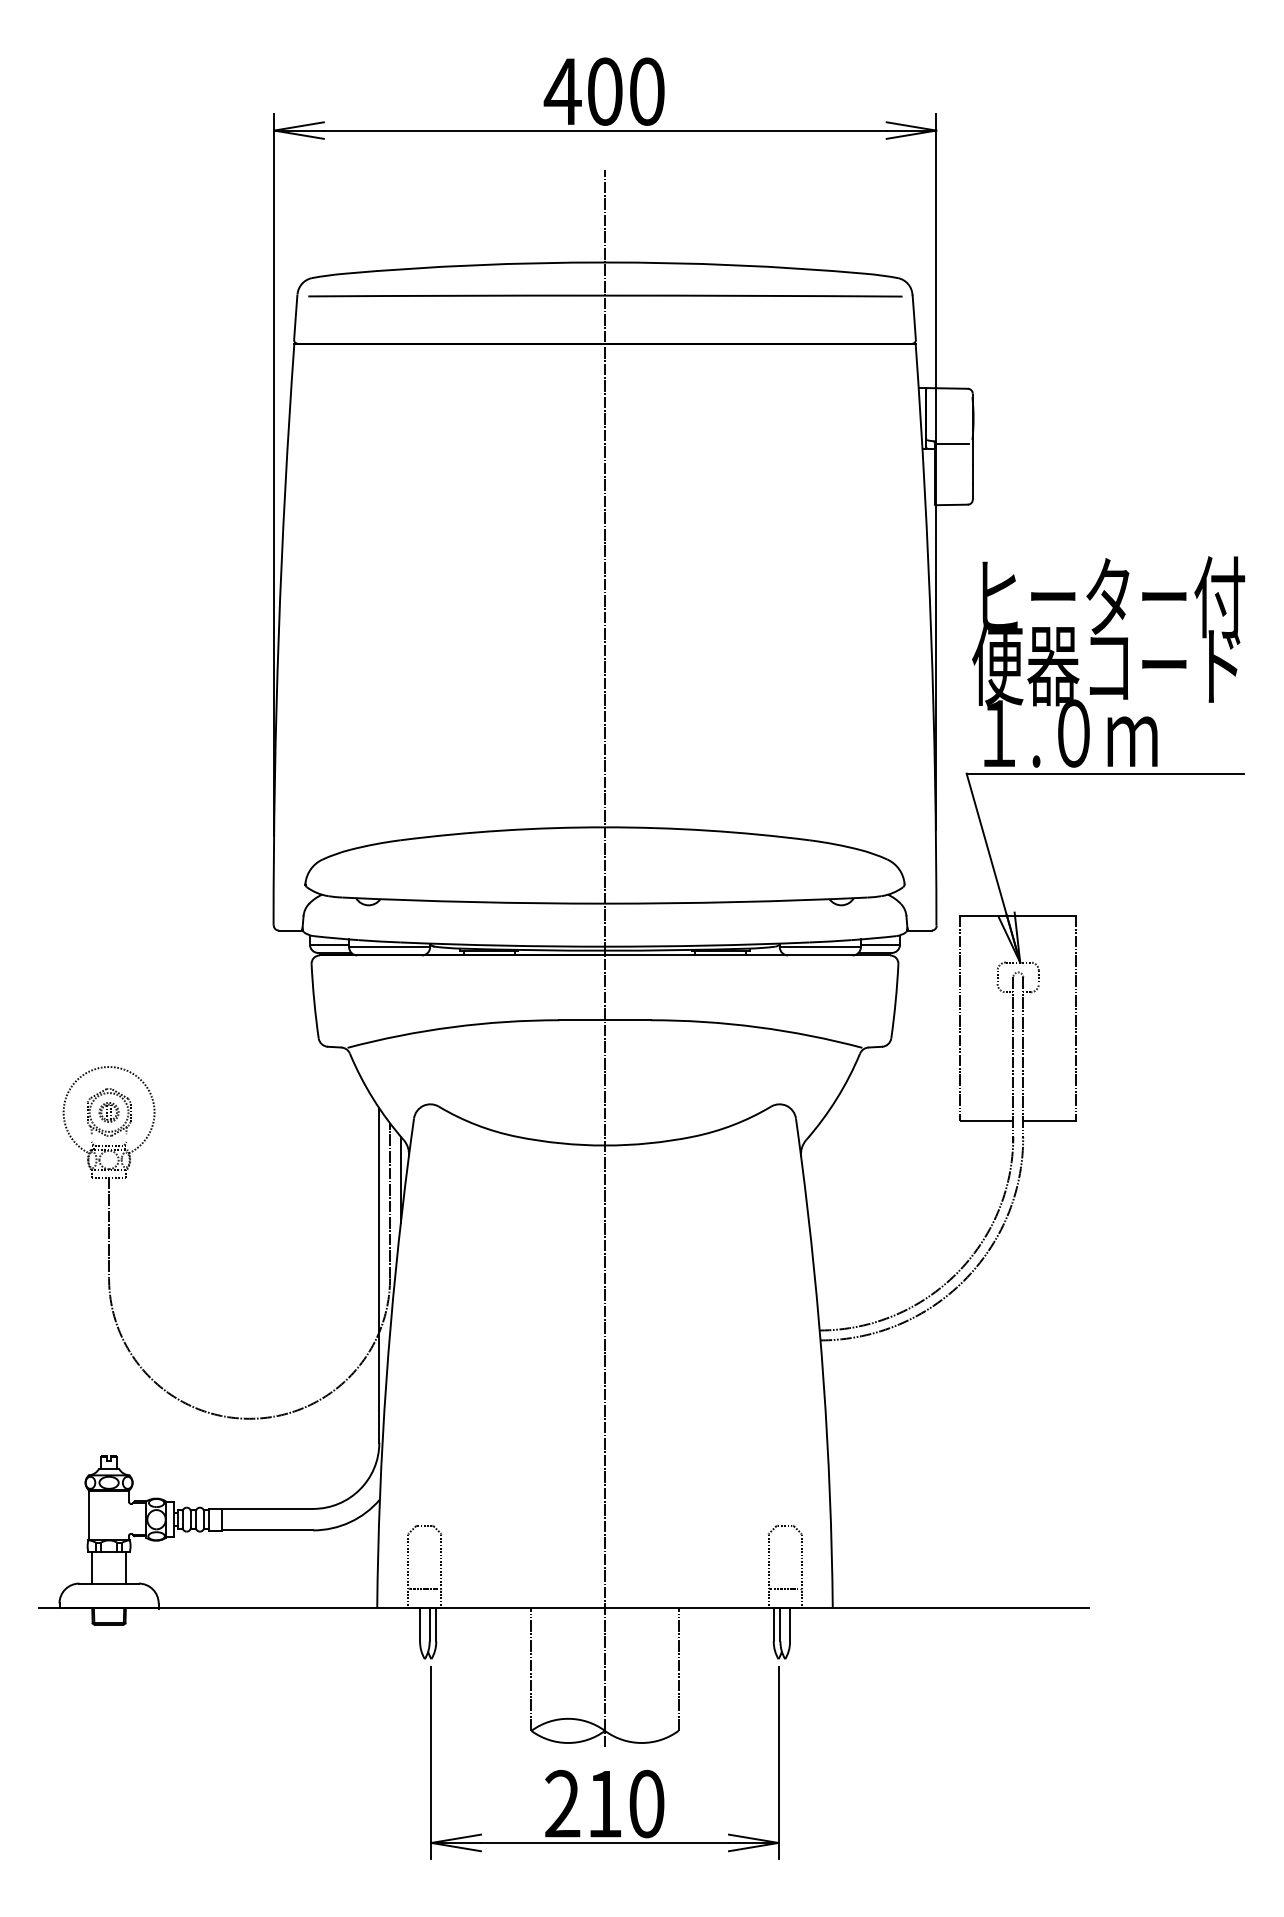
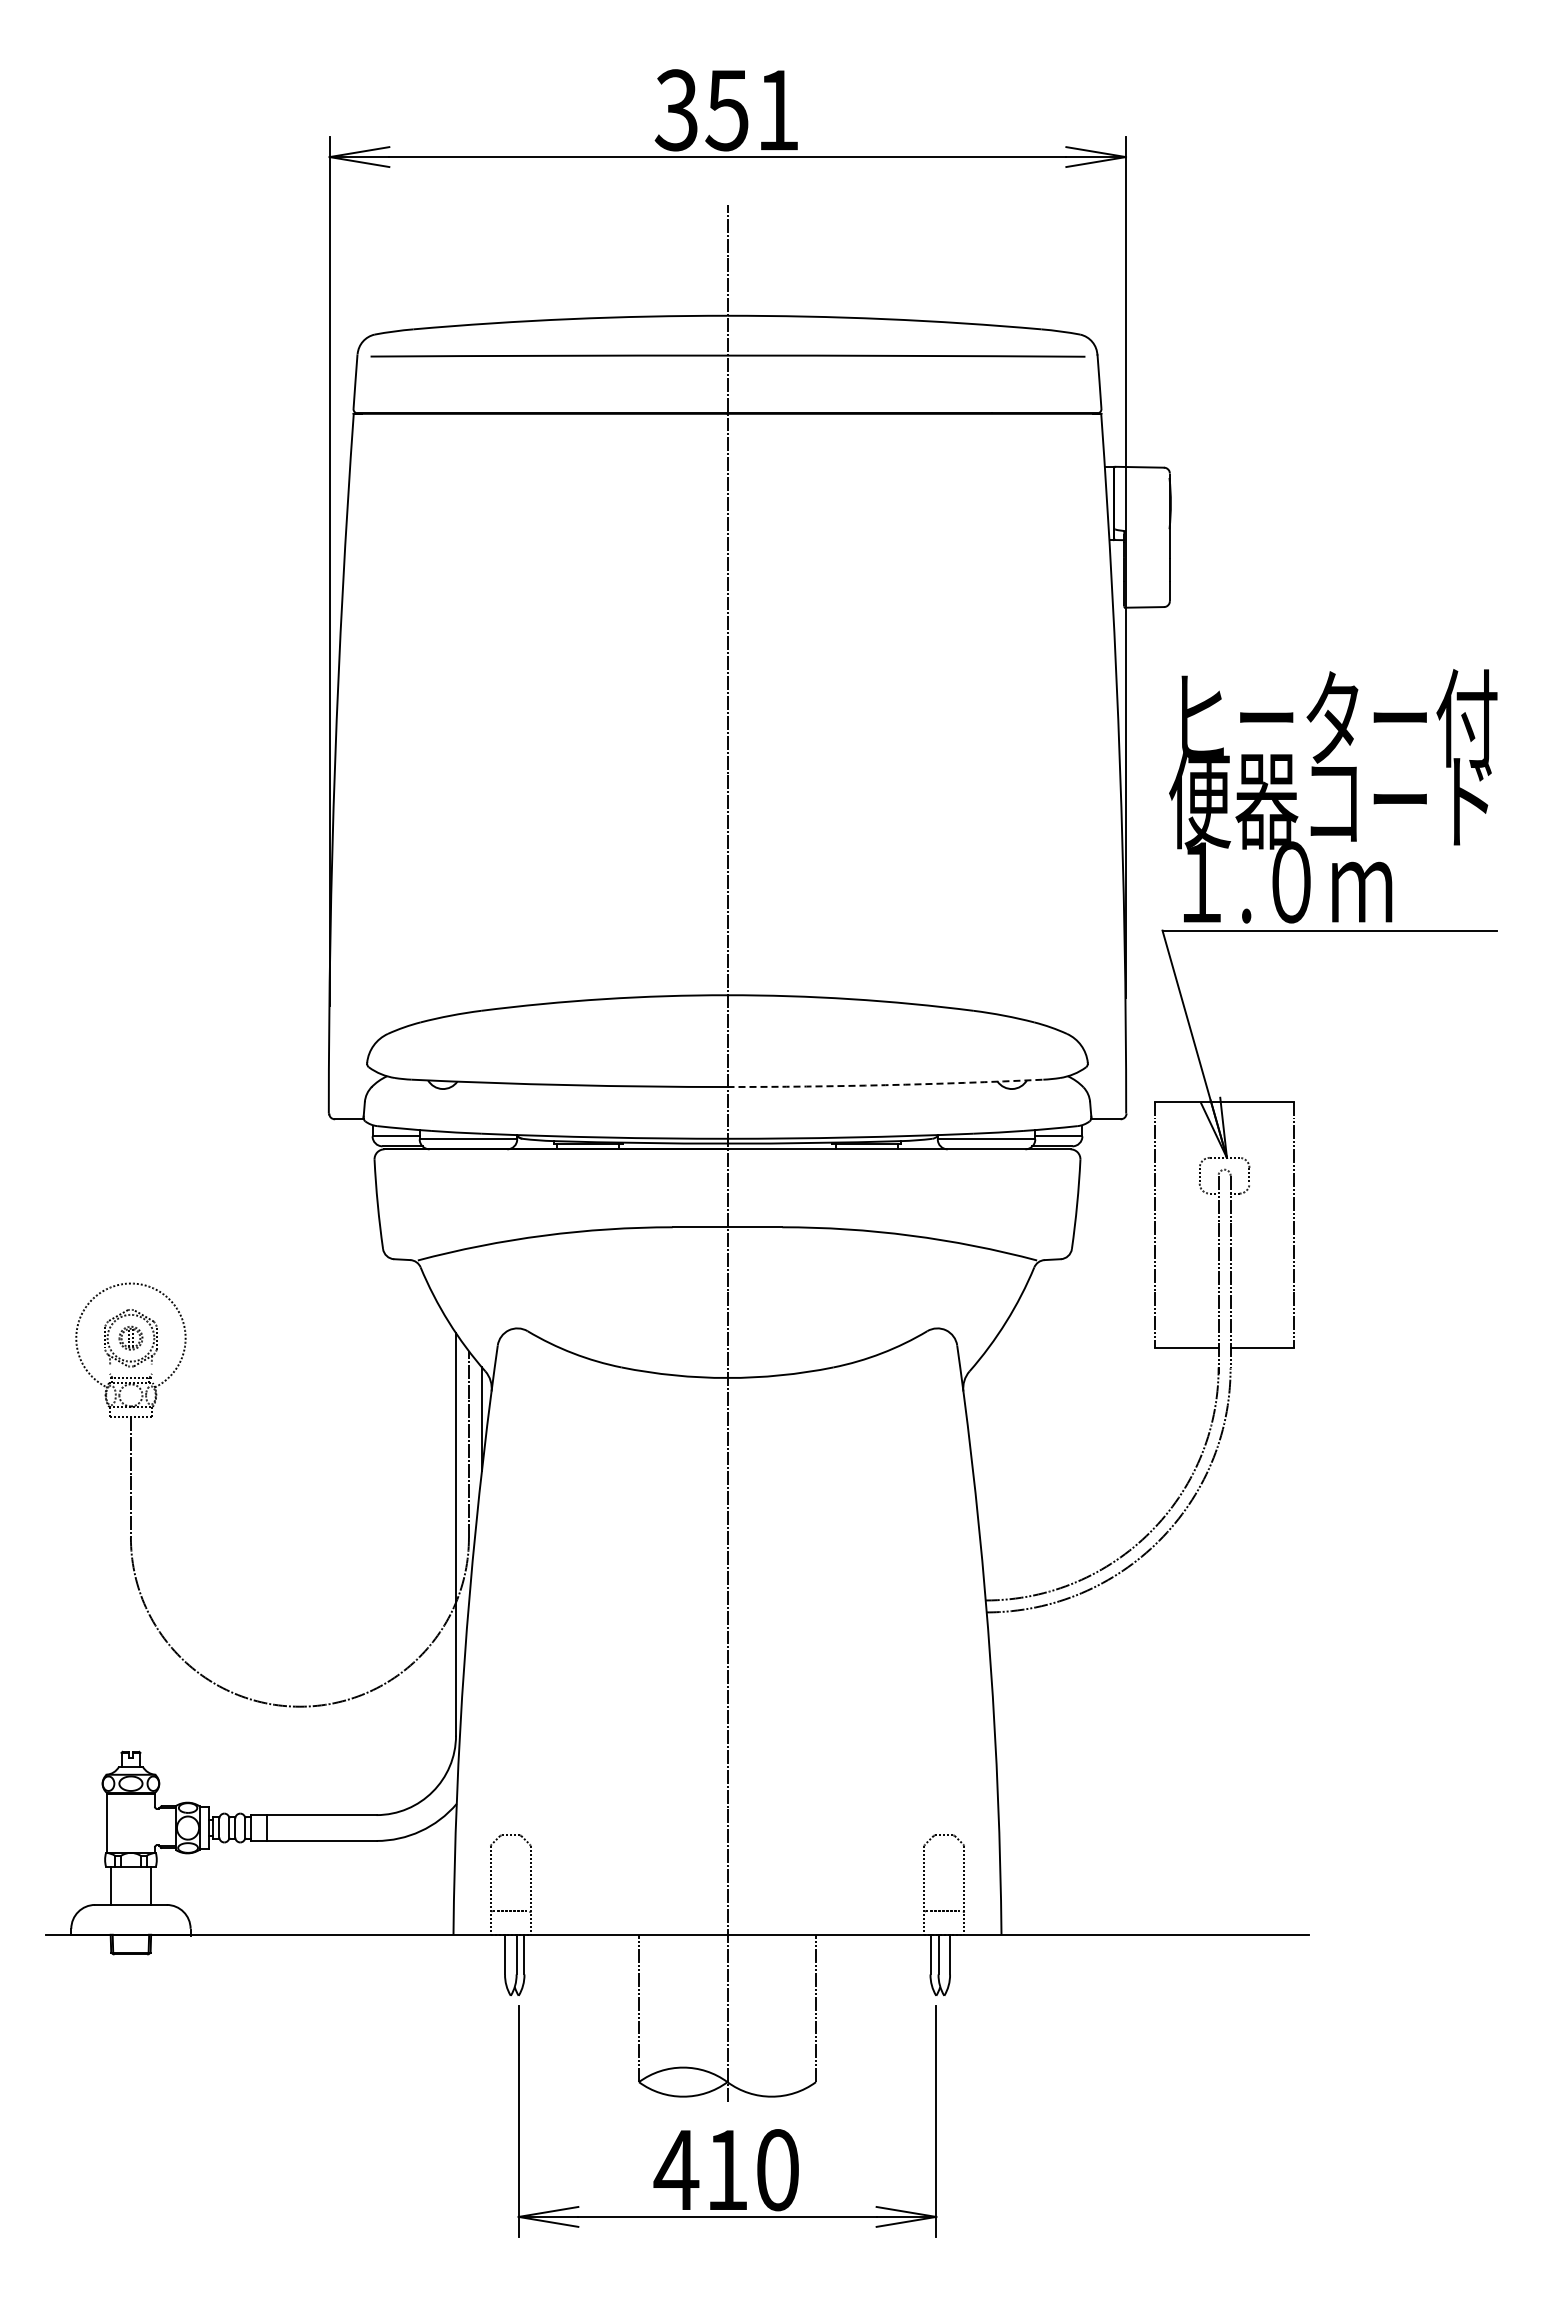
text: (604, 91) -> (726, 110), 400 -> 351
line: (953, 444) -> (1146, 534), removed
arc: (736, 902) -> (885, 1085), solid -> dashed
text: (562, 1803) -> (676, 2169), 210 -> 410

